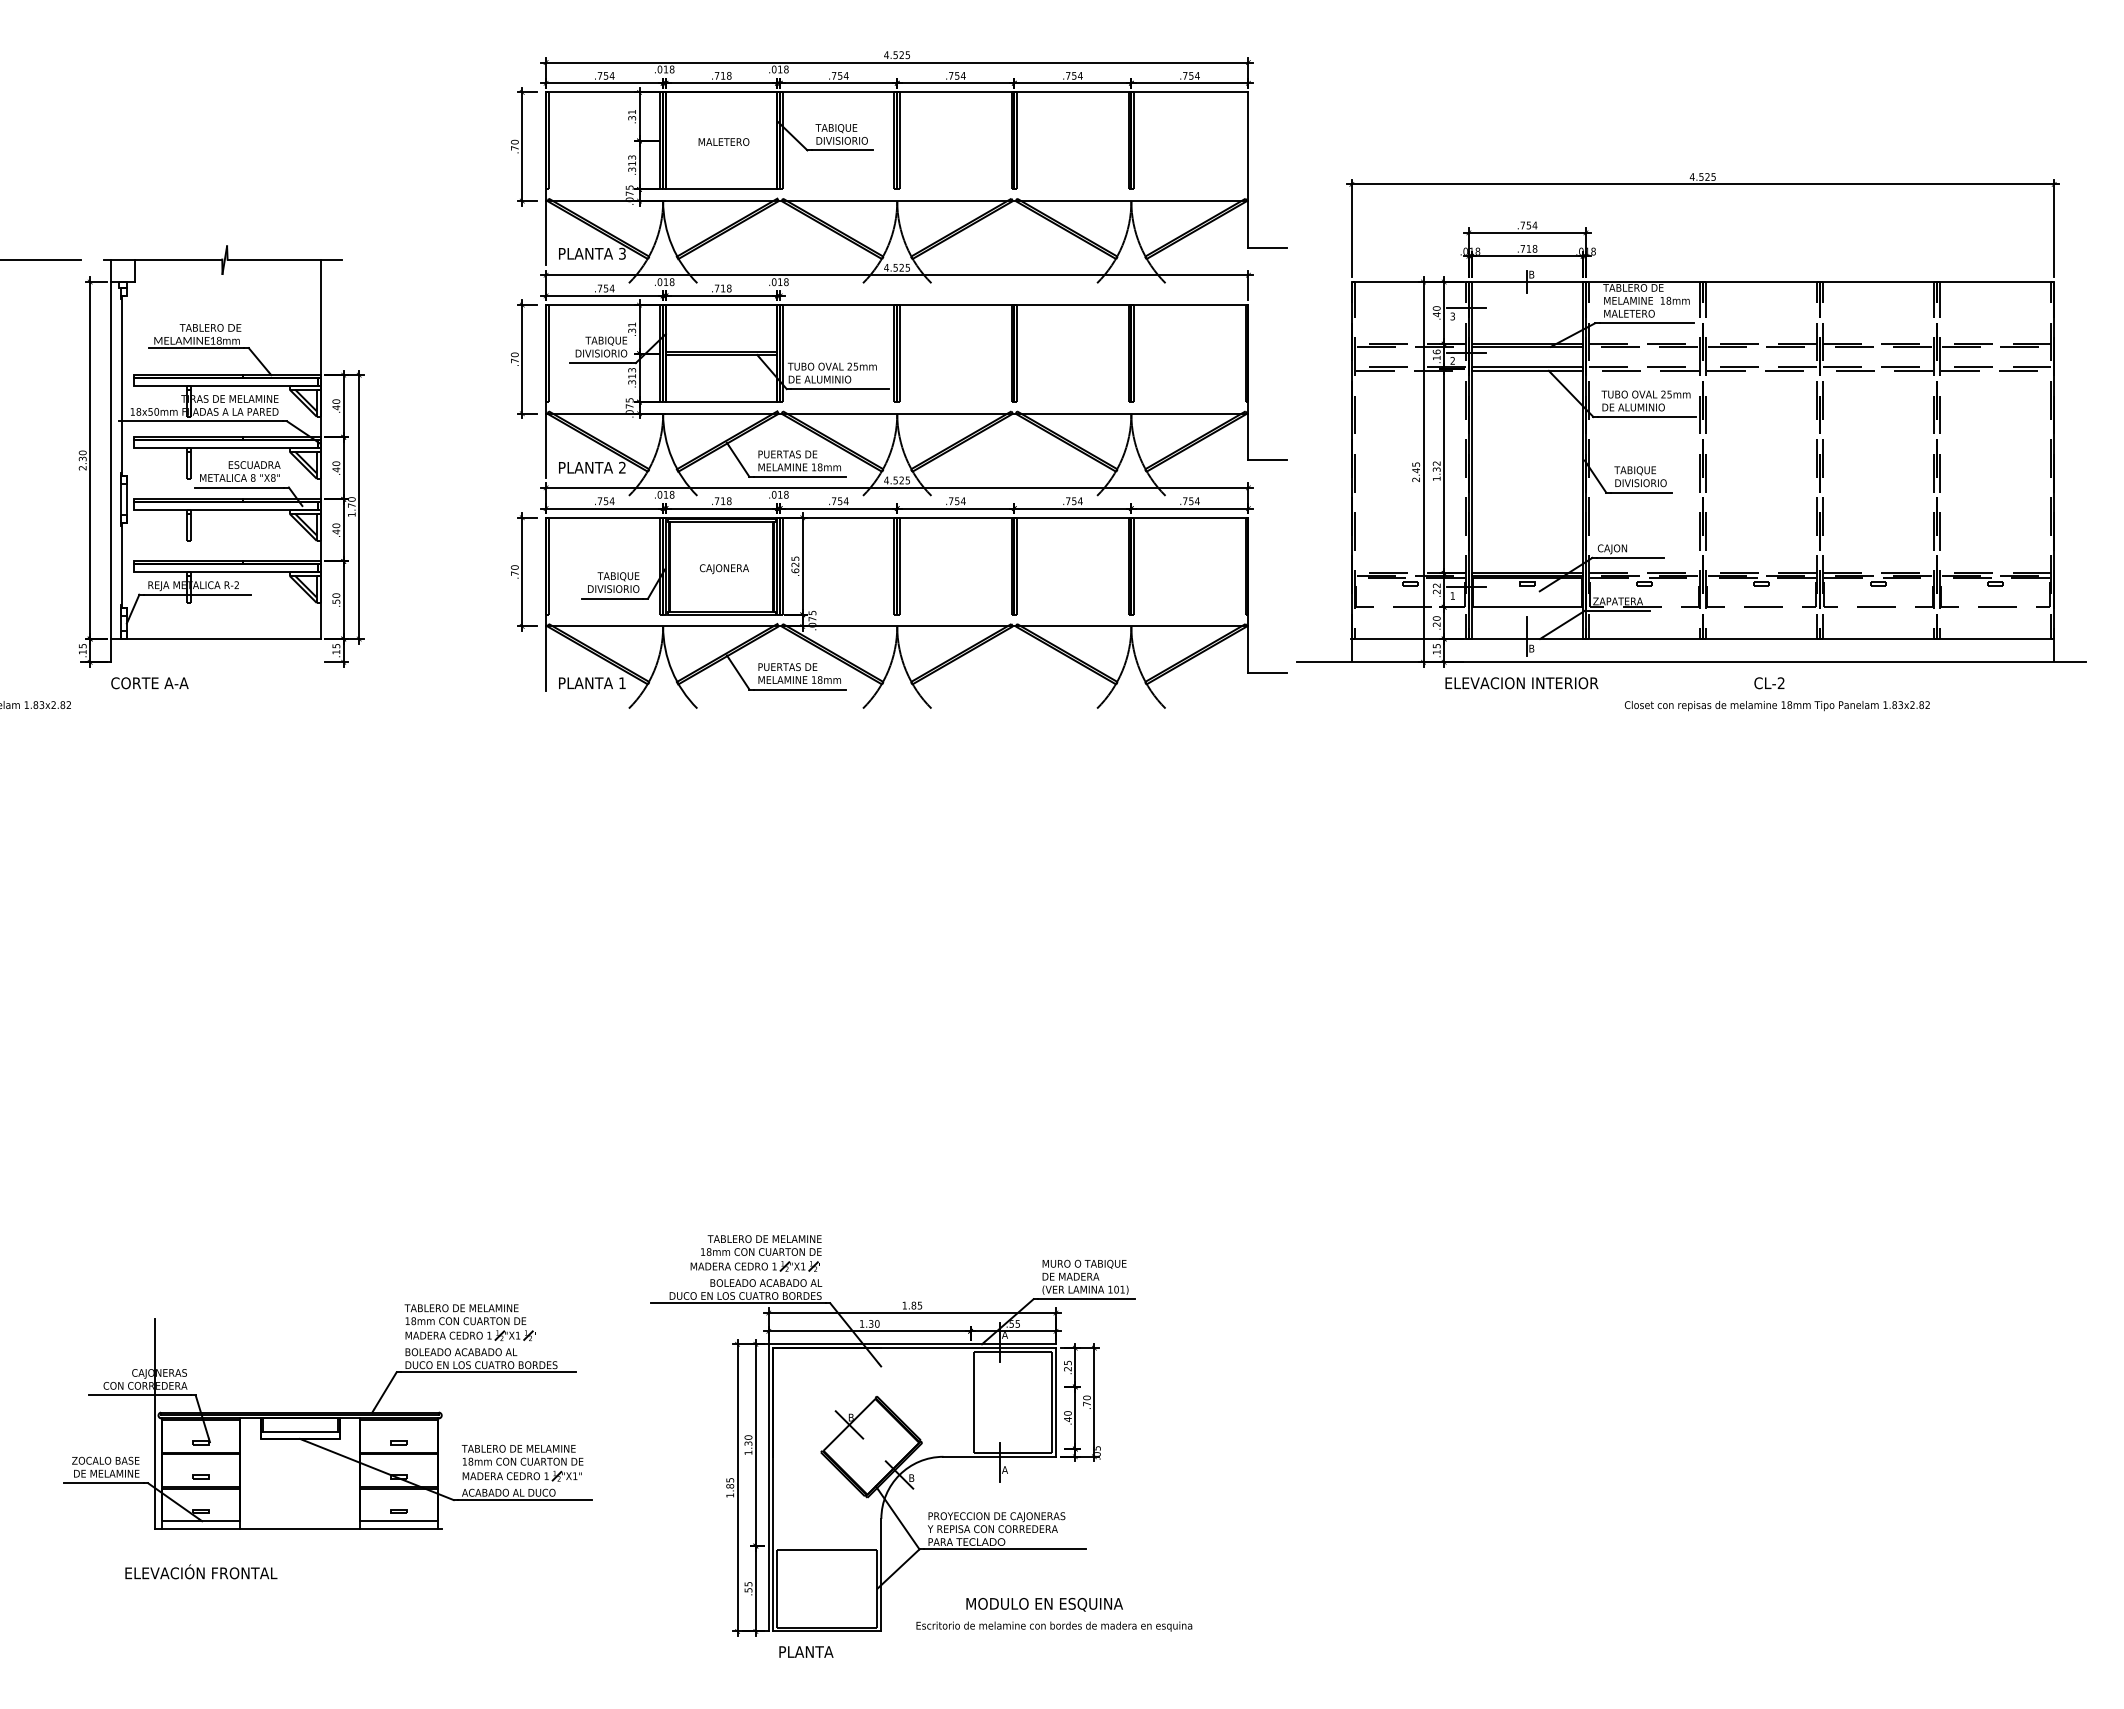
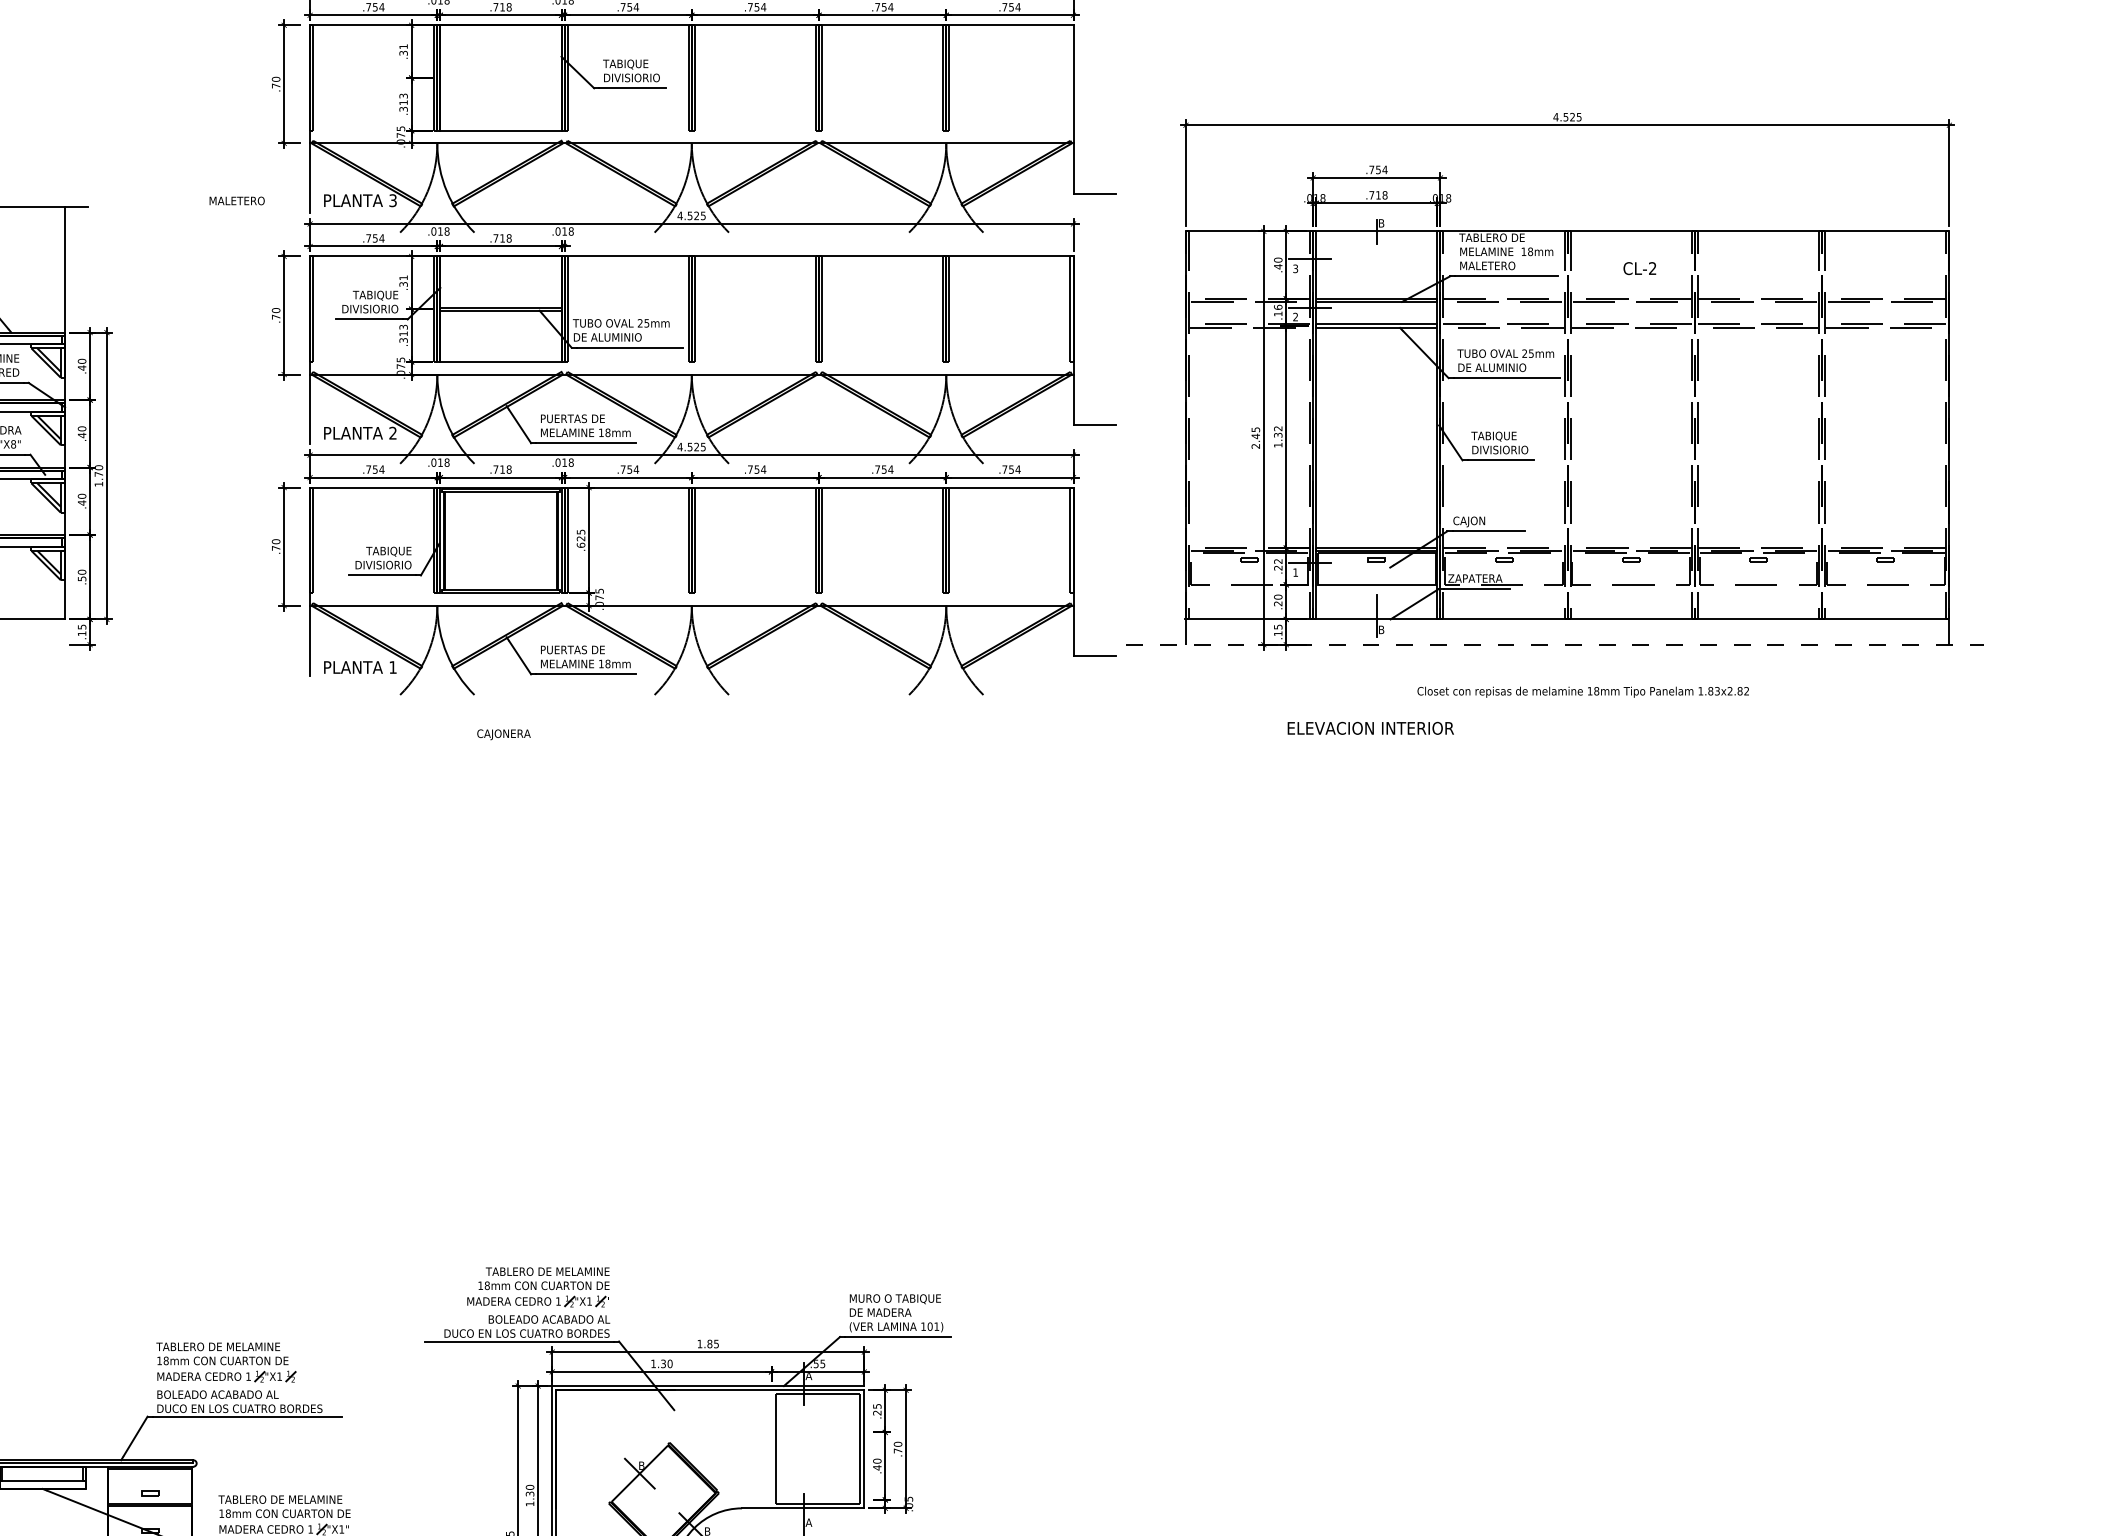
text: (723, 141) -> (236, 200), moved
text: (723, 569) -> (502, 735), moved
line: (1691, 662) -> (1555, 644), solid -> dashed
text: (1521, 683) -> (1370, 728), moved
text: (1769, 683) -> (1639, 268), moved
text: (1776, 706) -> (1582, 692), moved

